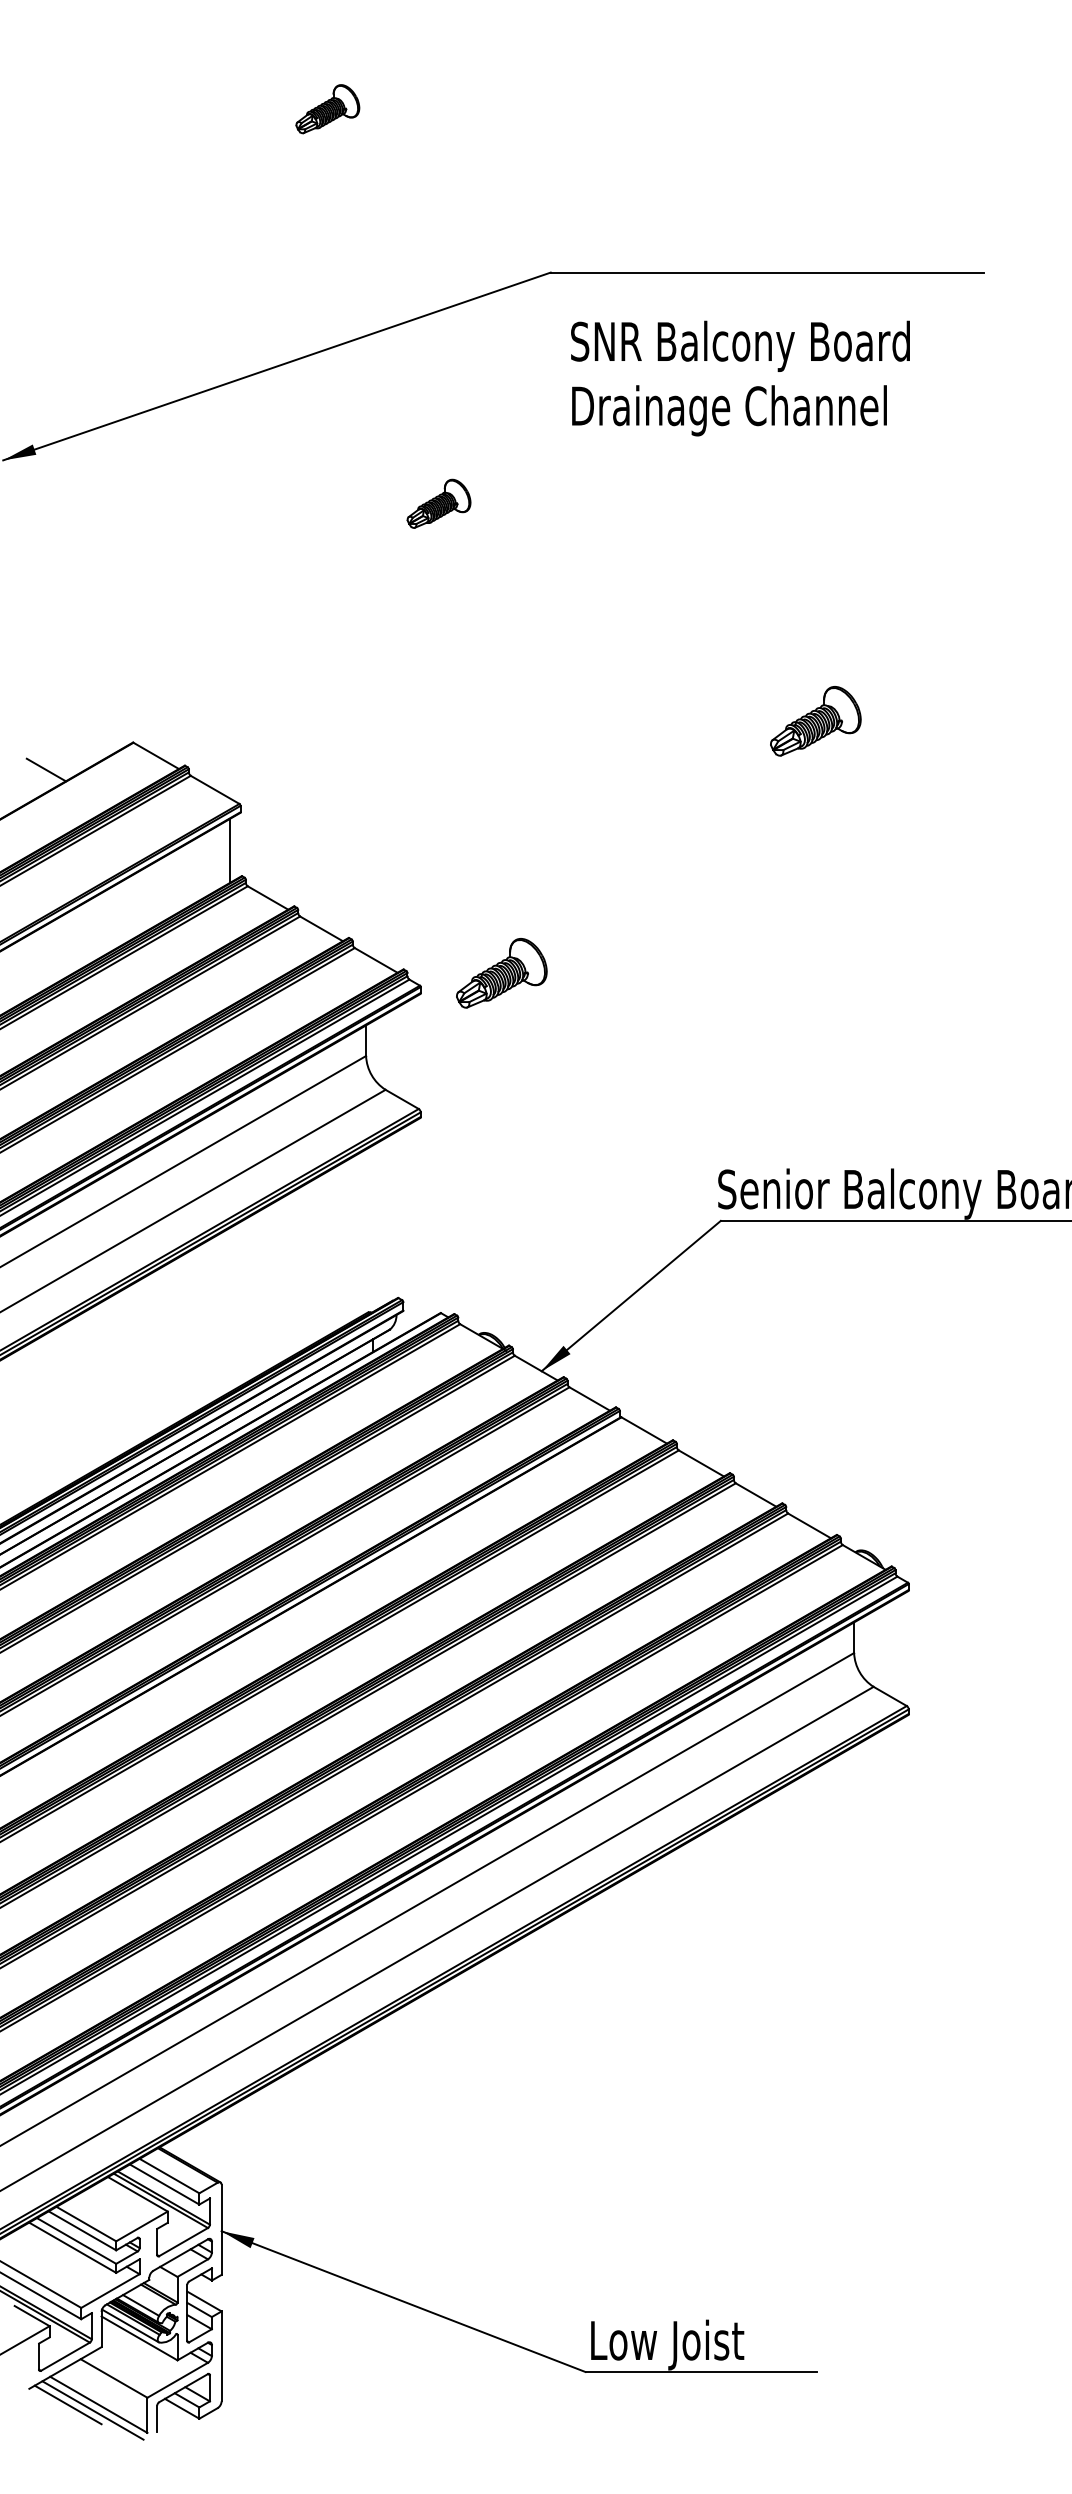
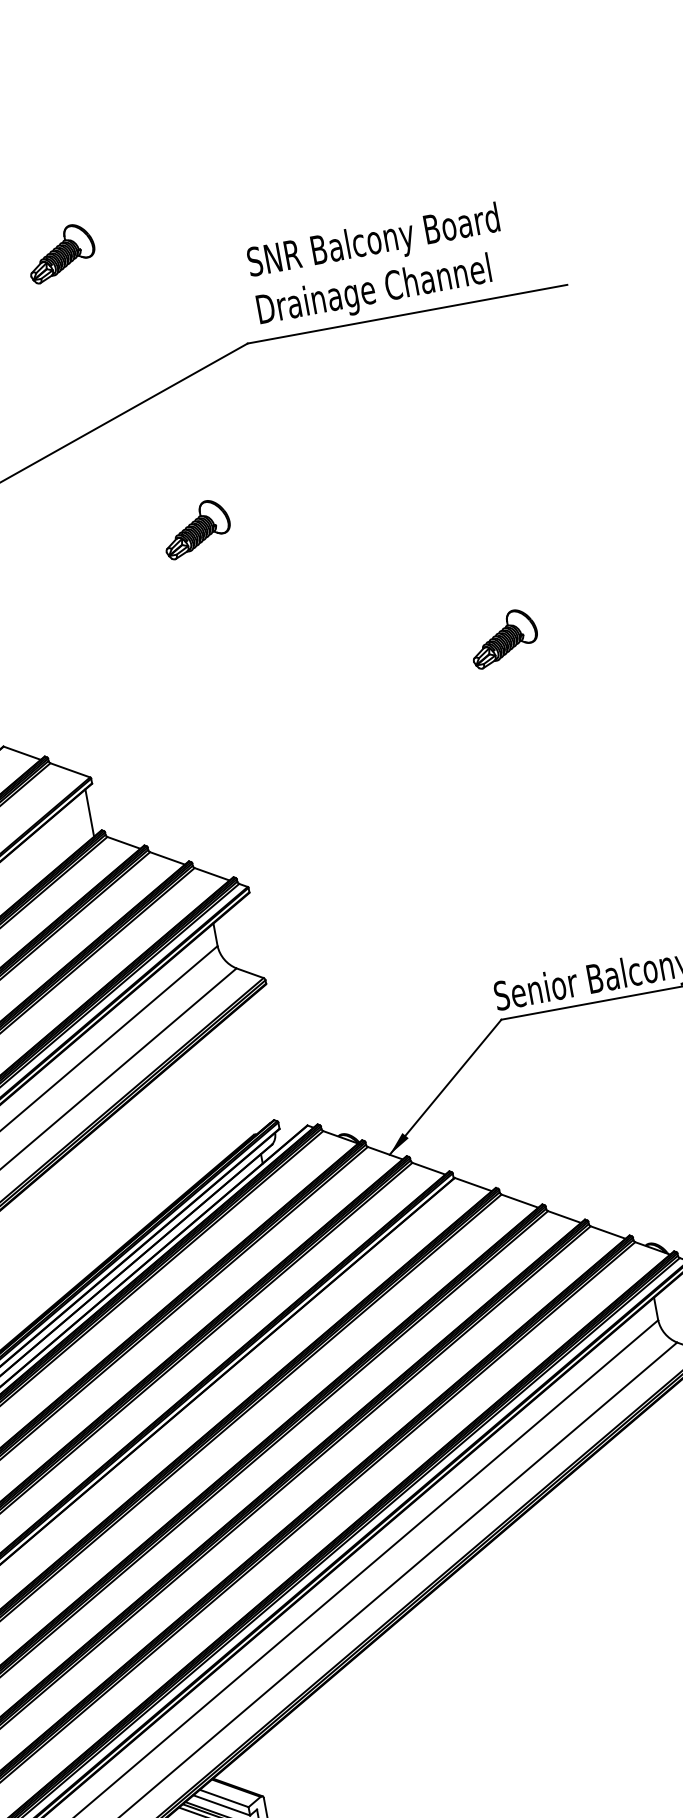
part: (327, 108) -> (60, 252), size x1.43
text: (740, 378) -> (378, 266), moved
part: (438, 503) -> (196, 528), size x1.43
part: (501, 973) -> (306, 866), removed

